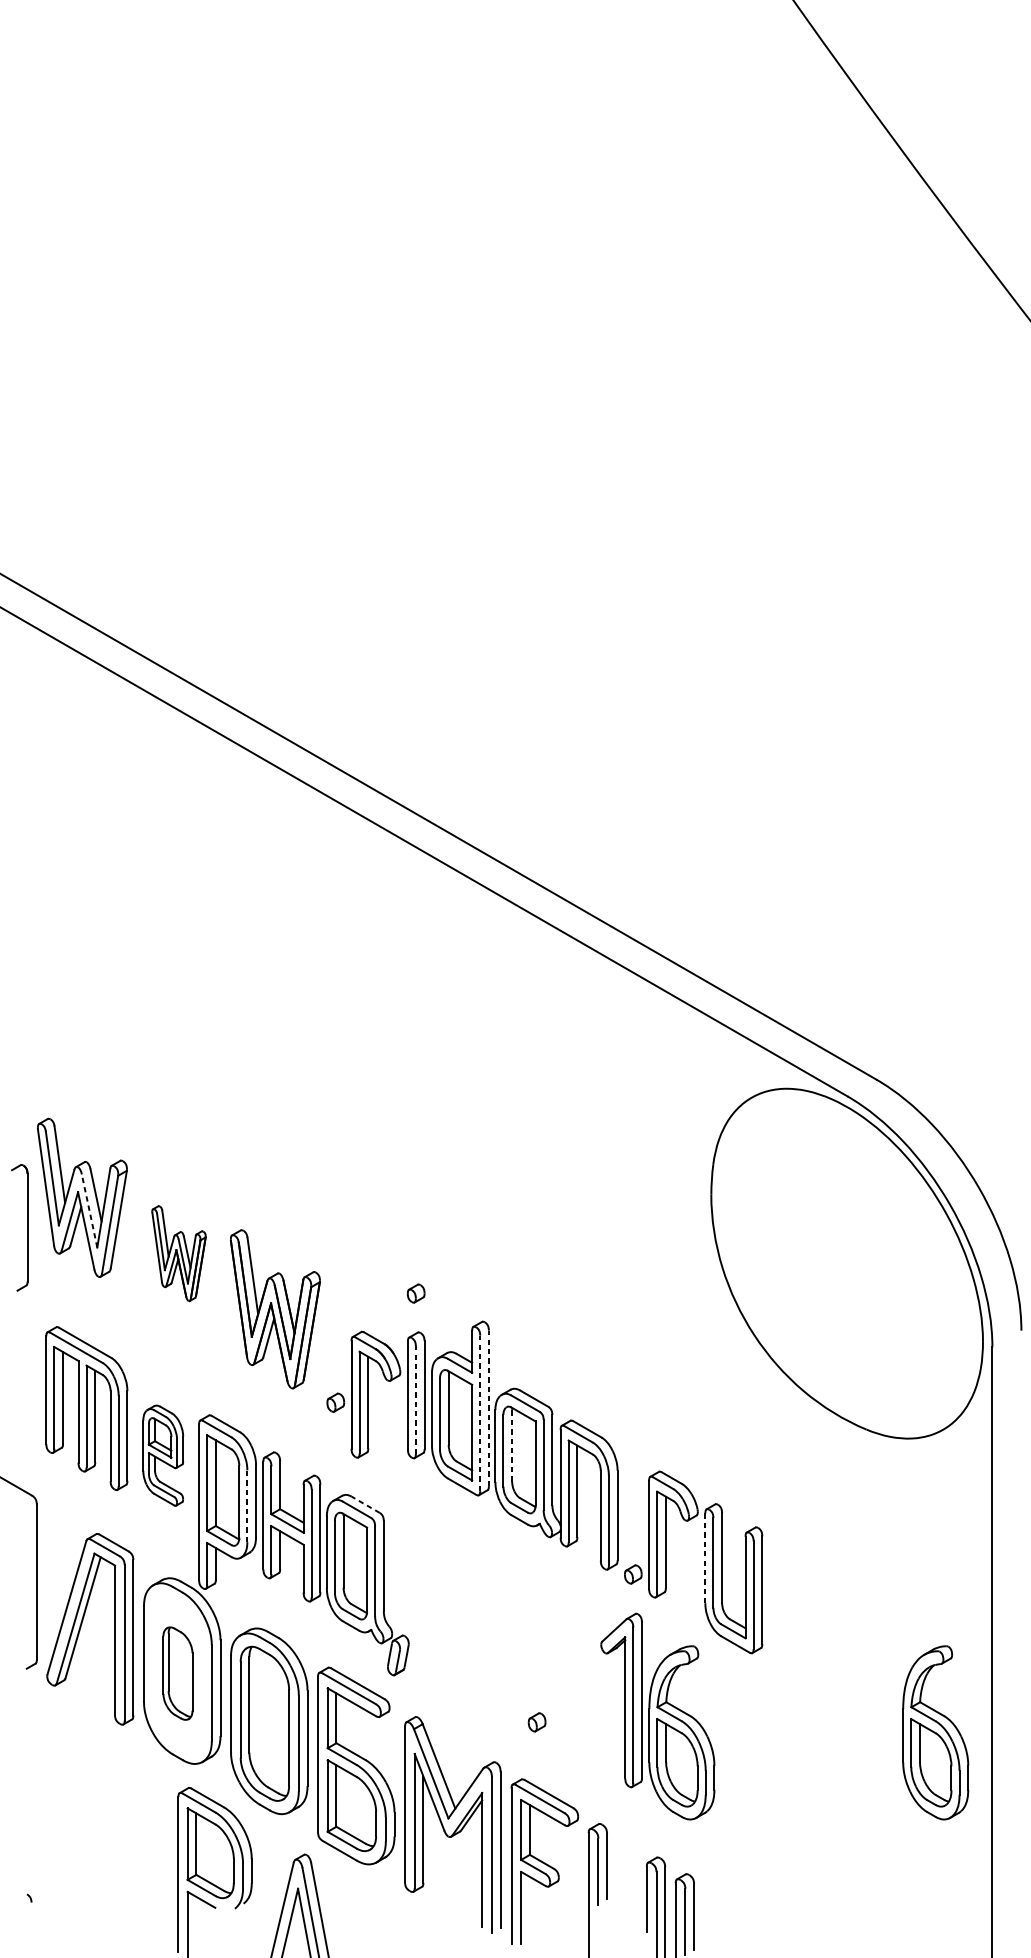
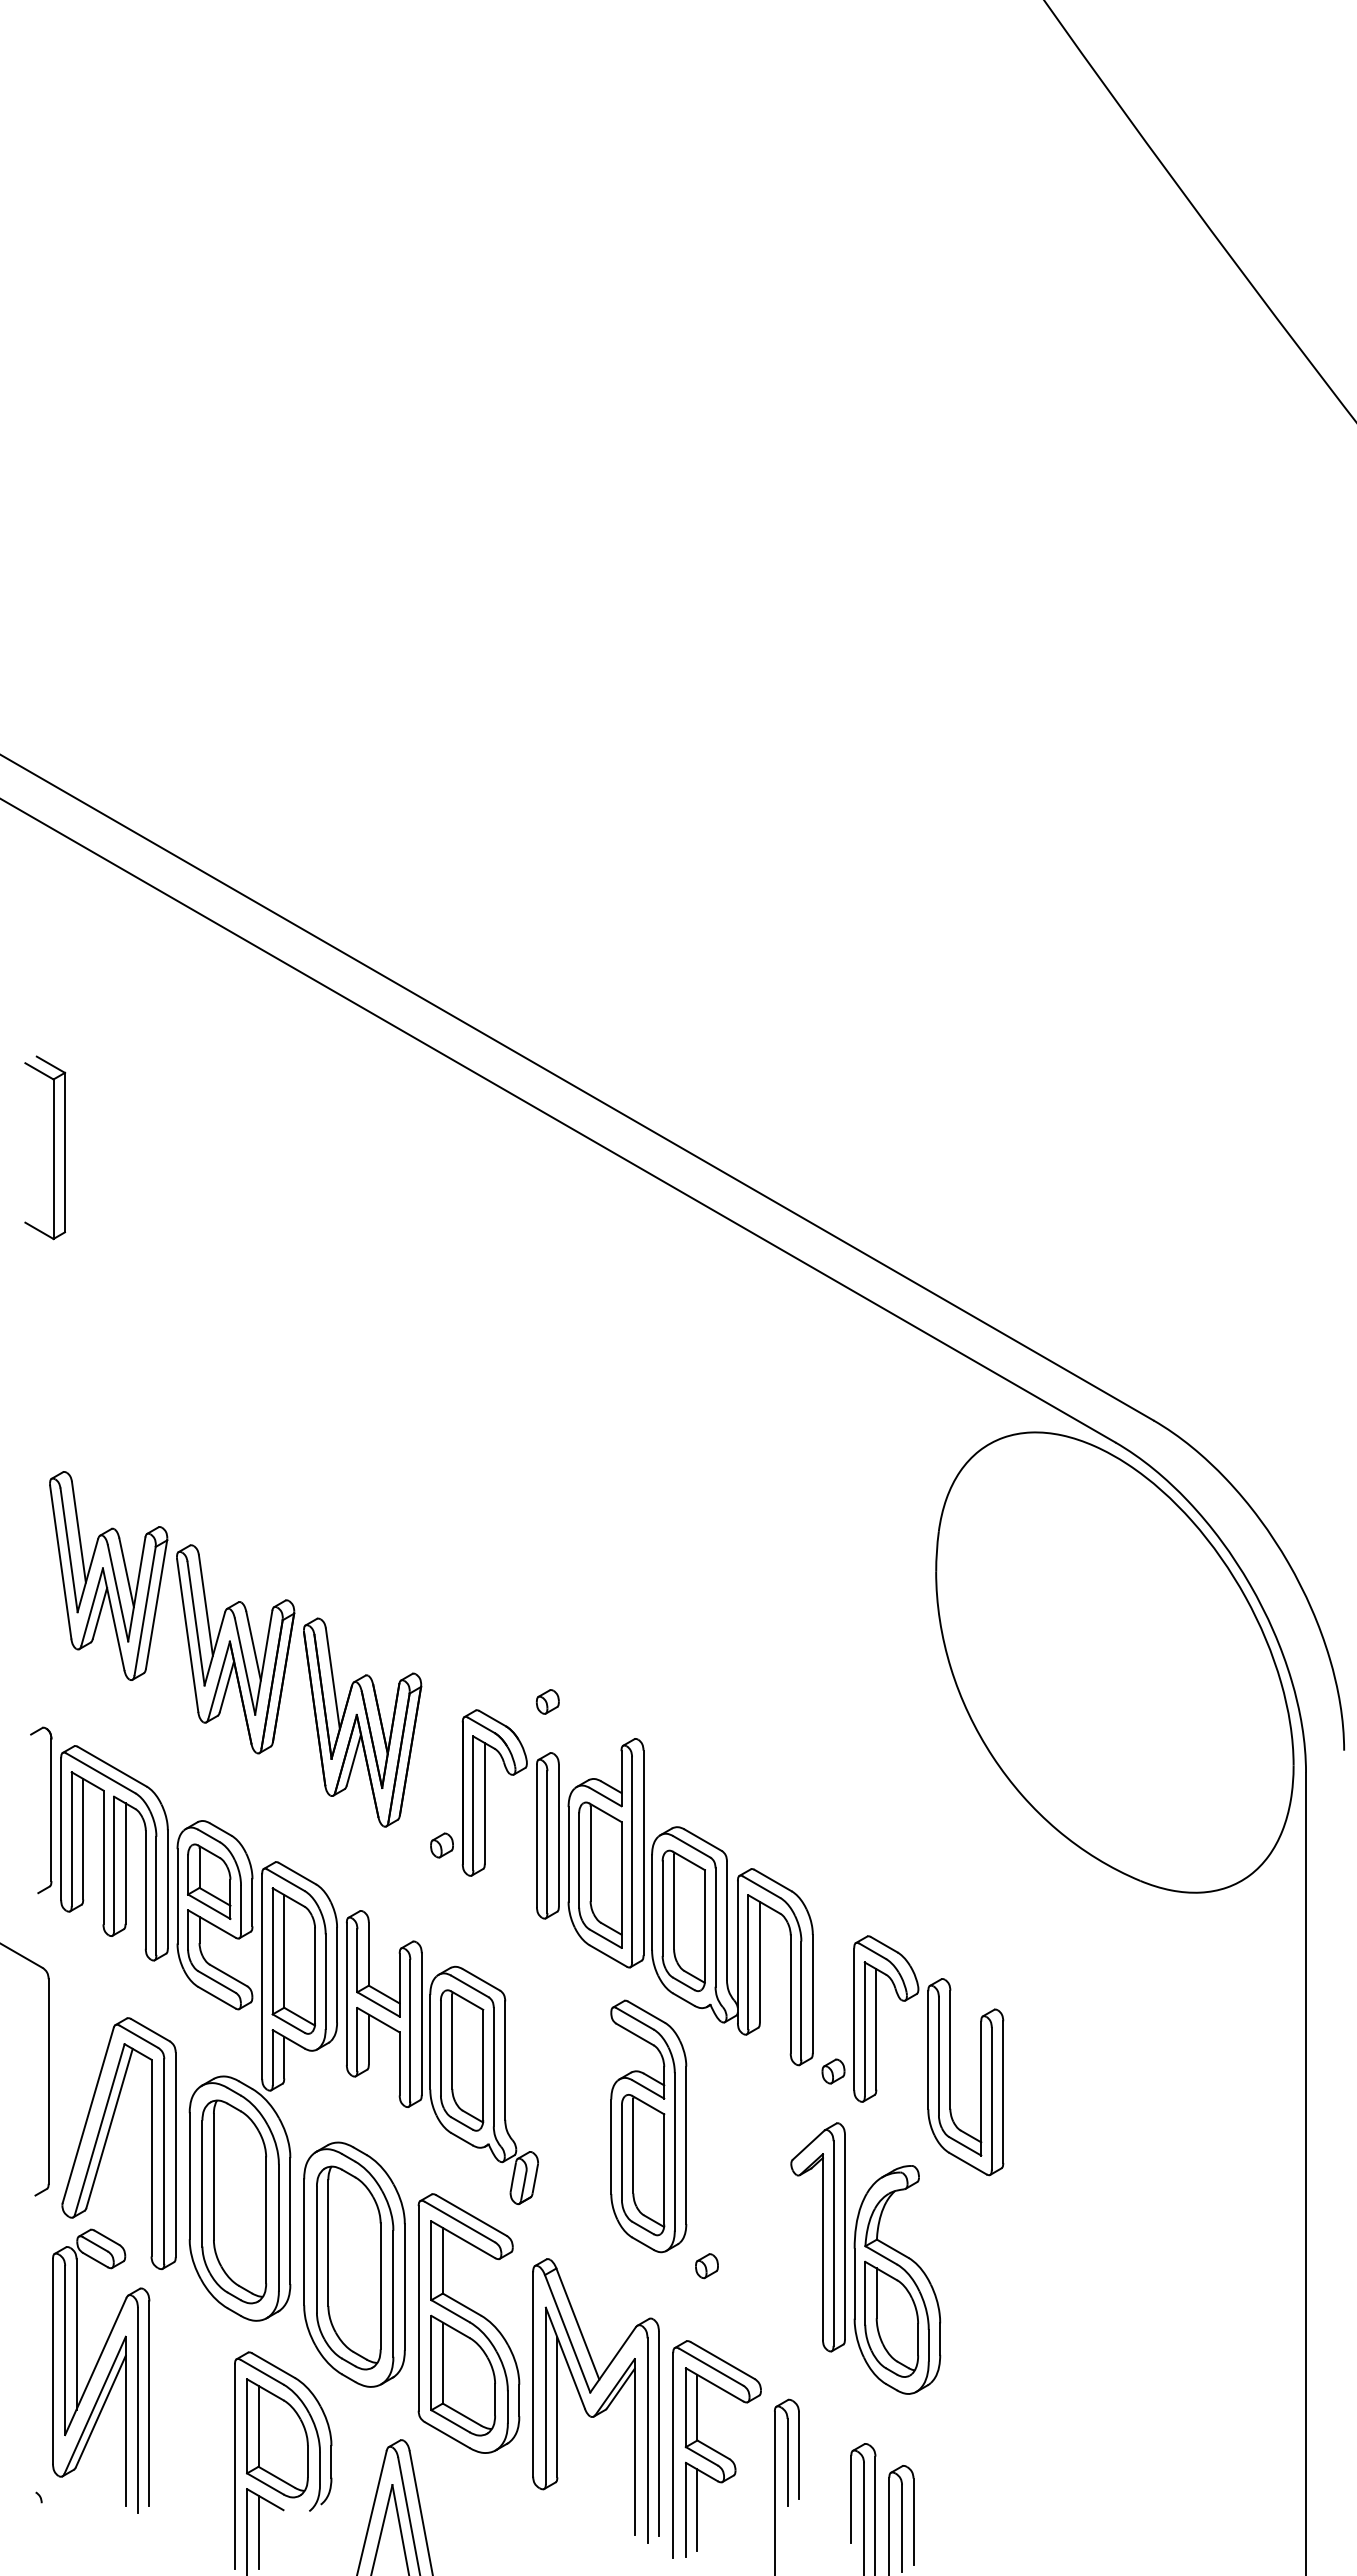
part: (40, 872) -> (53, 1147), added
line: (89, 1210) -> (117, 1592), dashed -> solid
part: (26, 1227) -> (50, 1810), moved
part: (178, 1253) -> (235, 1649), size x1.67
part: (368, 1394) -> (485, 1792), moved
line: (415, 1400) -> (547, 1842), dashed -> solid
line: (488, 1408) -> (643, 1852), dashed -> solid
line: (480, 1413) -> (632, 1859), dashed -> solid
line: (512, 1445) -> (674, 1901), dashed -> solid
part: (162, 1455) -> (214, 1915), size x1.43
line: (365, 1504) -> (481, 1979), dashed -> solid
line: (247, 1506) -> (325, 1981), dashed -> solid
line: (705, 1558) -> (928, 2050), dashed -> solid
part: (492, 1616) -> (648, 2126), added
part: (178, 1673) -> (234, 2201), size x1.67
part: (935, 1732) -> (1231, 2279), removed
part: (76, 1801) -> (101, 2370), added
line: (529, 1907) -> (697, 2509), added
line: (196, 1924) -> (258, 2532), added

